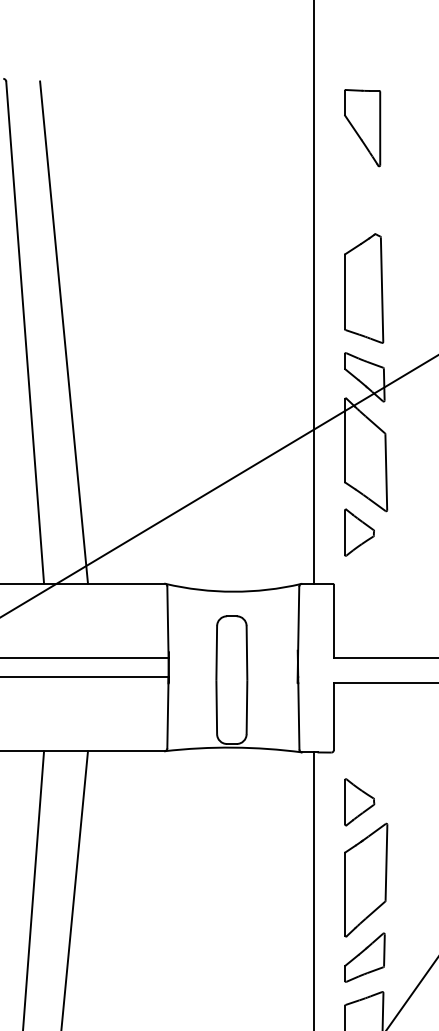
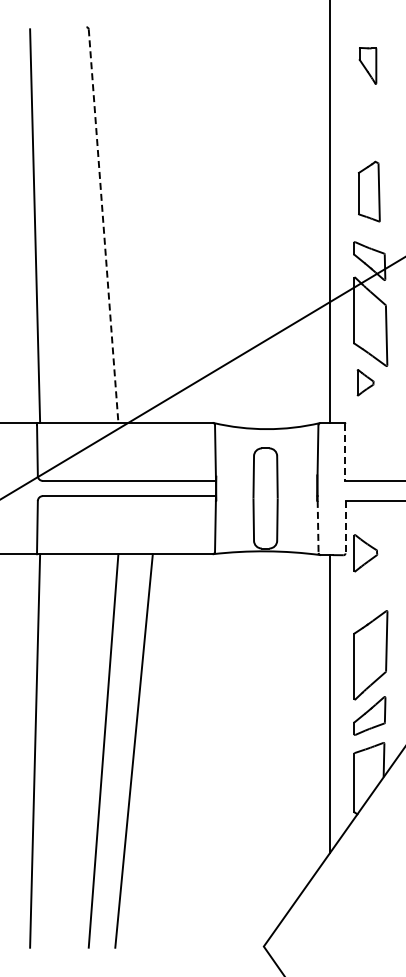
part: (361, 127) -> (367, 65), size x0.6
part: (364, 288) -> (369, 191), size x0.7
line: (63, 331) -> (133, 225), removed
line: (25, 333) -> (103, 226), solid -> dashed
part: (359, 532) -> (365, 382), size x0.7
line: (333, 621) -> (345, 452), solid -> dashed
line: (299, 715) -> (318, 526), solid -> dashed
line: (333, 717) -> (345, 527), solid -> dashed
part: (359, 802) -> (365, 553), moved

